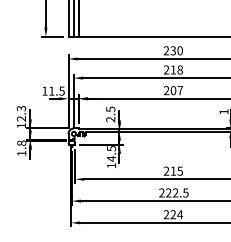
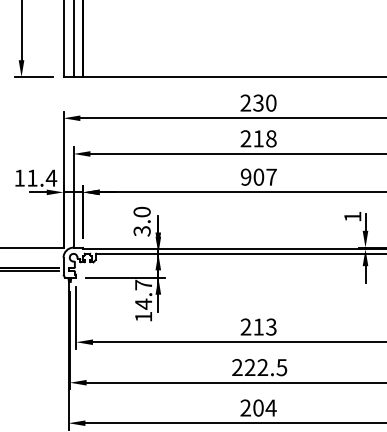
text: (61, 90) -> (50, 176), 11.5 -> 11.4
text: (166, 90) -> (245, 176), 207 -> 907
text: (110, 114) -> (141, 221), 2.5 -> 3.0
text: (111, 148) -> (143, 284), 14.5 -> 14.7
text: (179, 170) -> (270, 325), 215 -> 213
text: (173, 214) -> (258, 407), 224 -> 204

